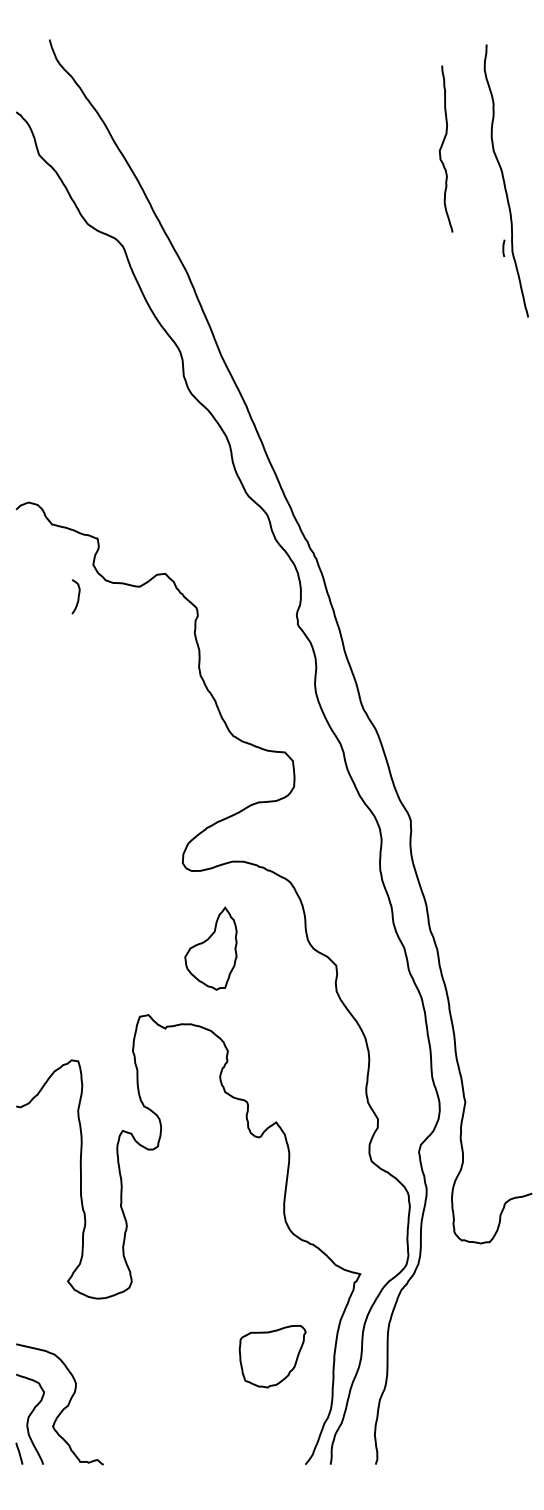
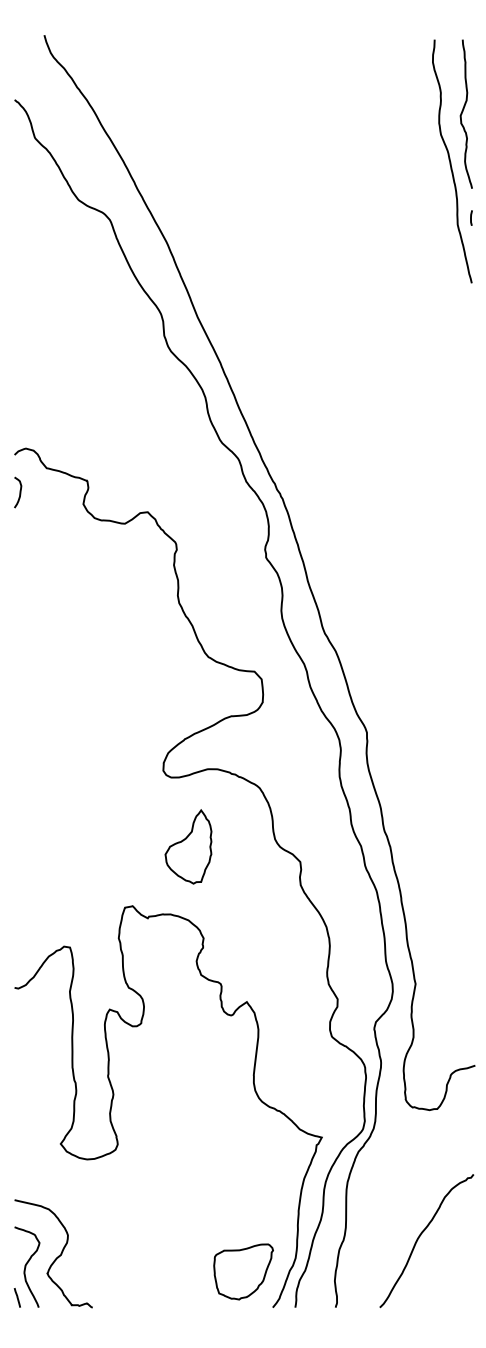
curve: (442, 147) -> (463, 112), moved
line: (503, 248) -> (471, 218), moved
curve: (77, 596) -> (19, 492), moved
part: (272, 1356) -> (243, 1271), moved
curve: (470, 1385) -> (420, 1236), added

